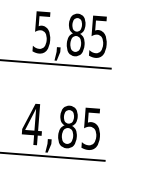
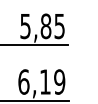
text: (61, 125) -> (41, 81), 4,85 -> 6,19

